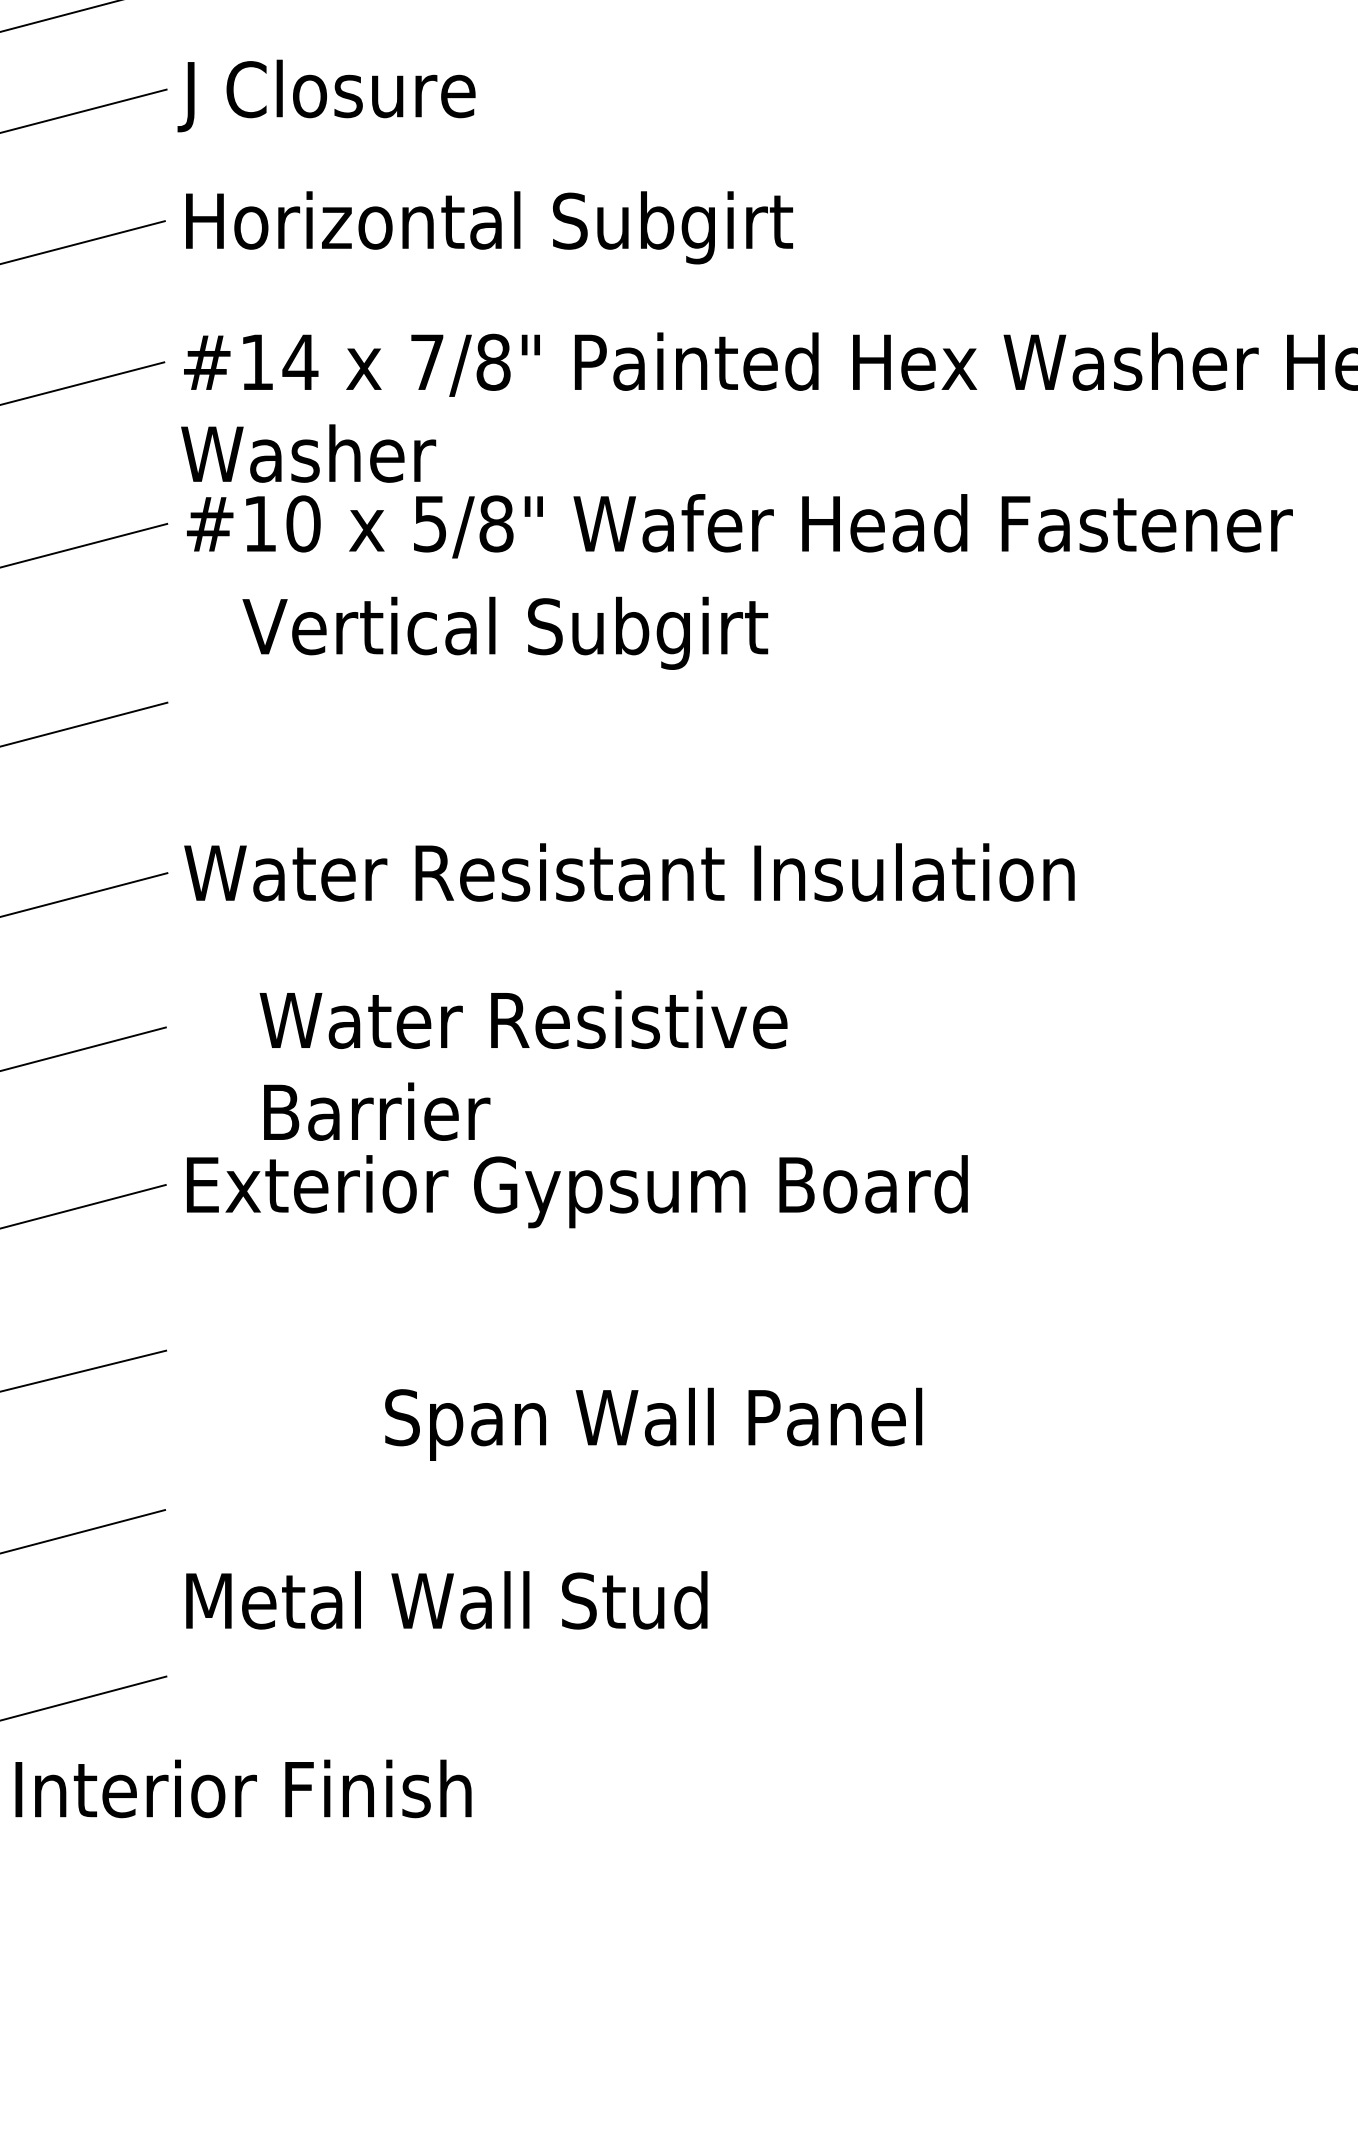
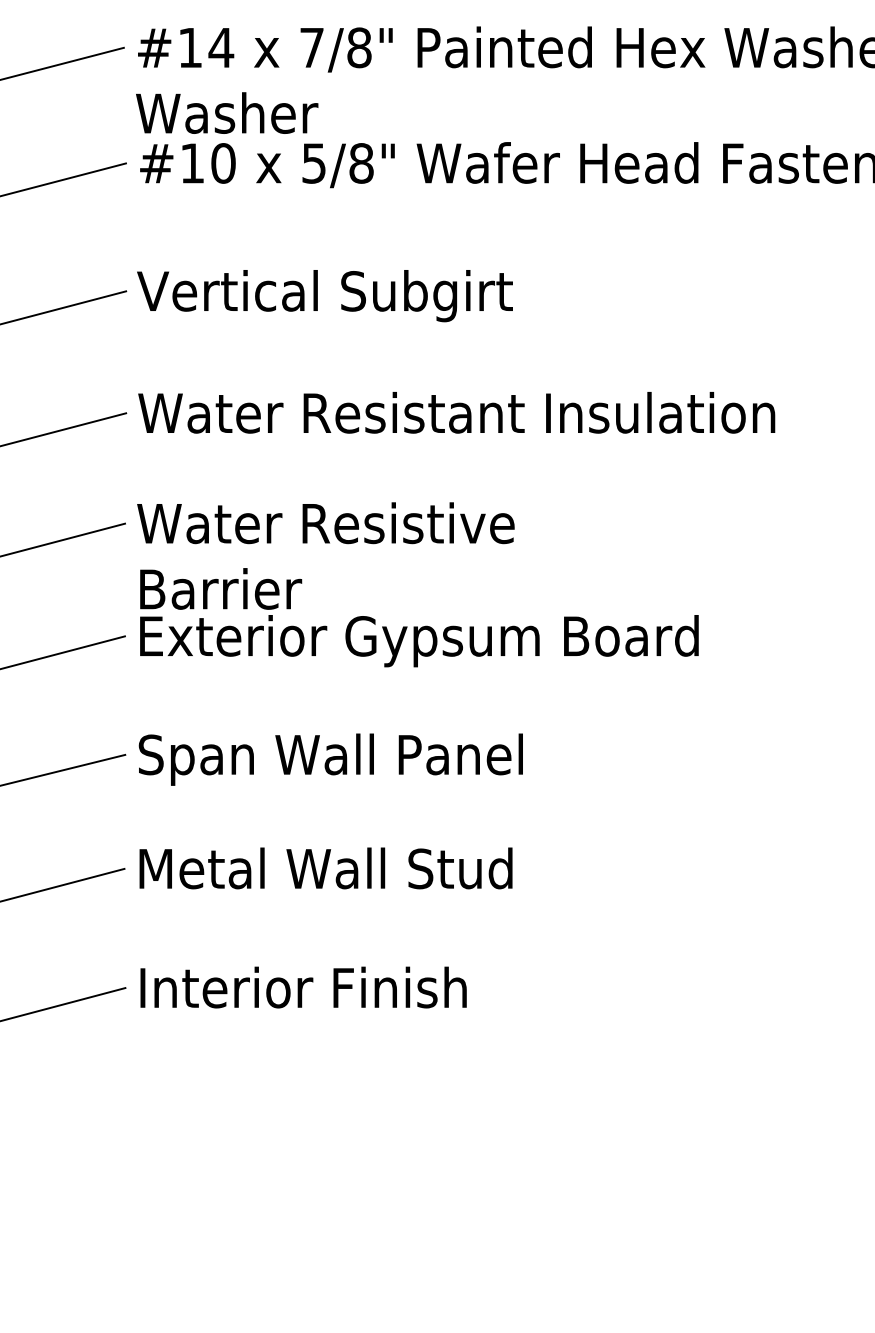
text: (505, 632) -> (325, 295), moved
text: (523, 1065) -> (325, 555), moved
text: (653, 1423) -> (330, 759), moved
text: (446, 1600) -> (325, 868), moved
text: (243, 1788) -> (303, 987), moved

